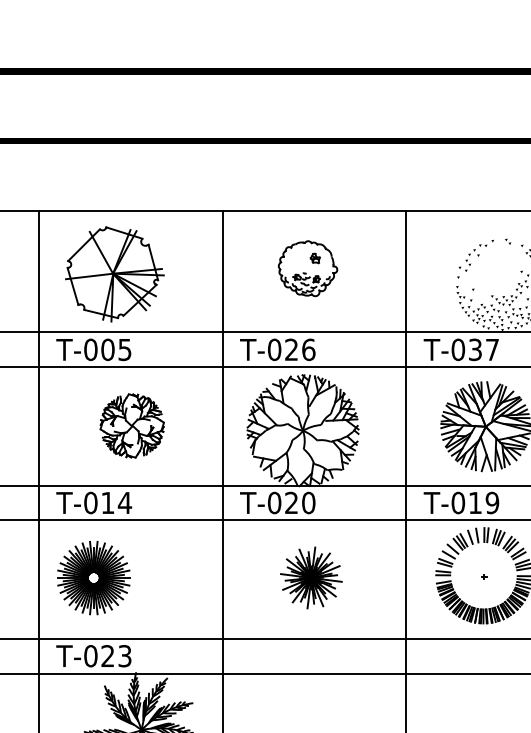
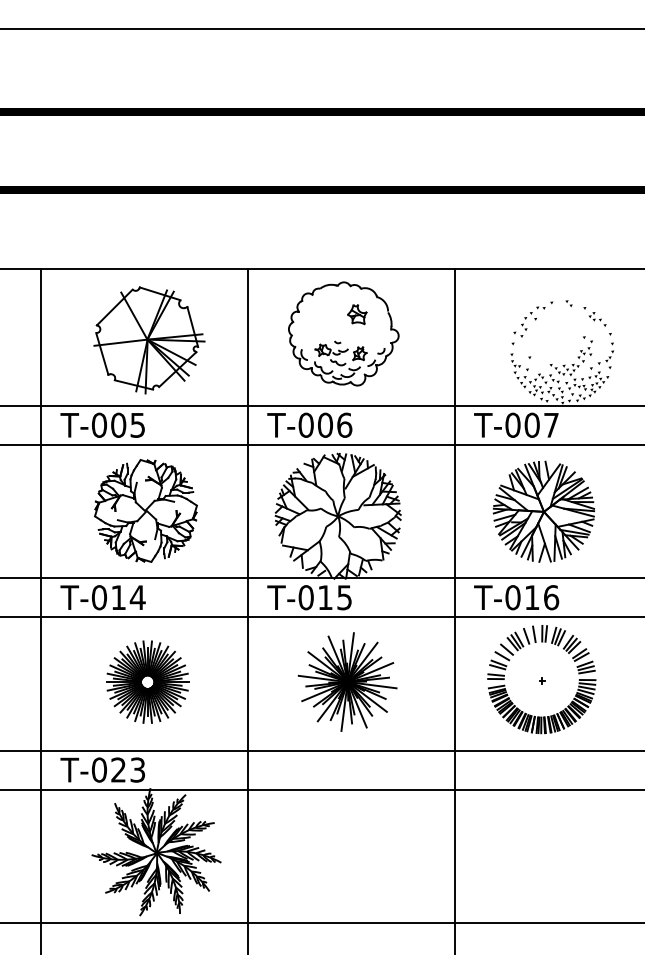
part: (307, 268) -> (343, 333), size x1.67
part: (114, 274) -> (149, 340), moved
text: (291, 349) -> (325, 424), T-026 -> T-006
text: (474, 349) -> (531, 424), T-037 -> T-007
part: (131, 425) -> (145, 510), size x1.43
text: (300, 502) -> (335, 597), T-020 -> T-015
text: (492, 502) -> (551, 597), T-019 -> T-016
part: (93, 577) -> (147, 681), moved
part: (311, 577) -> (347, 681), size x1.43

